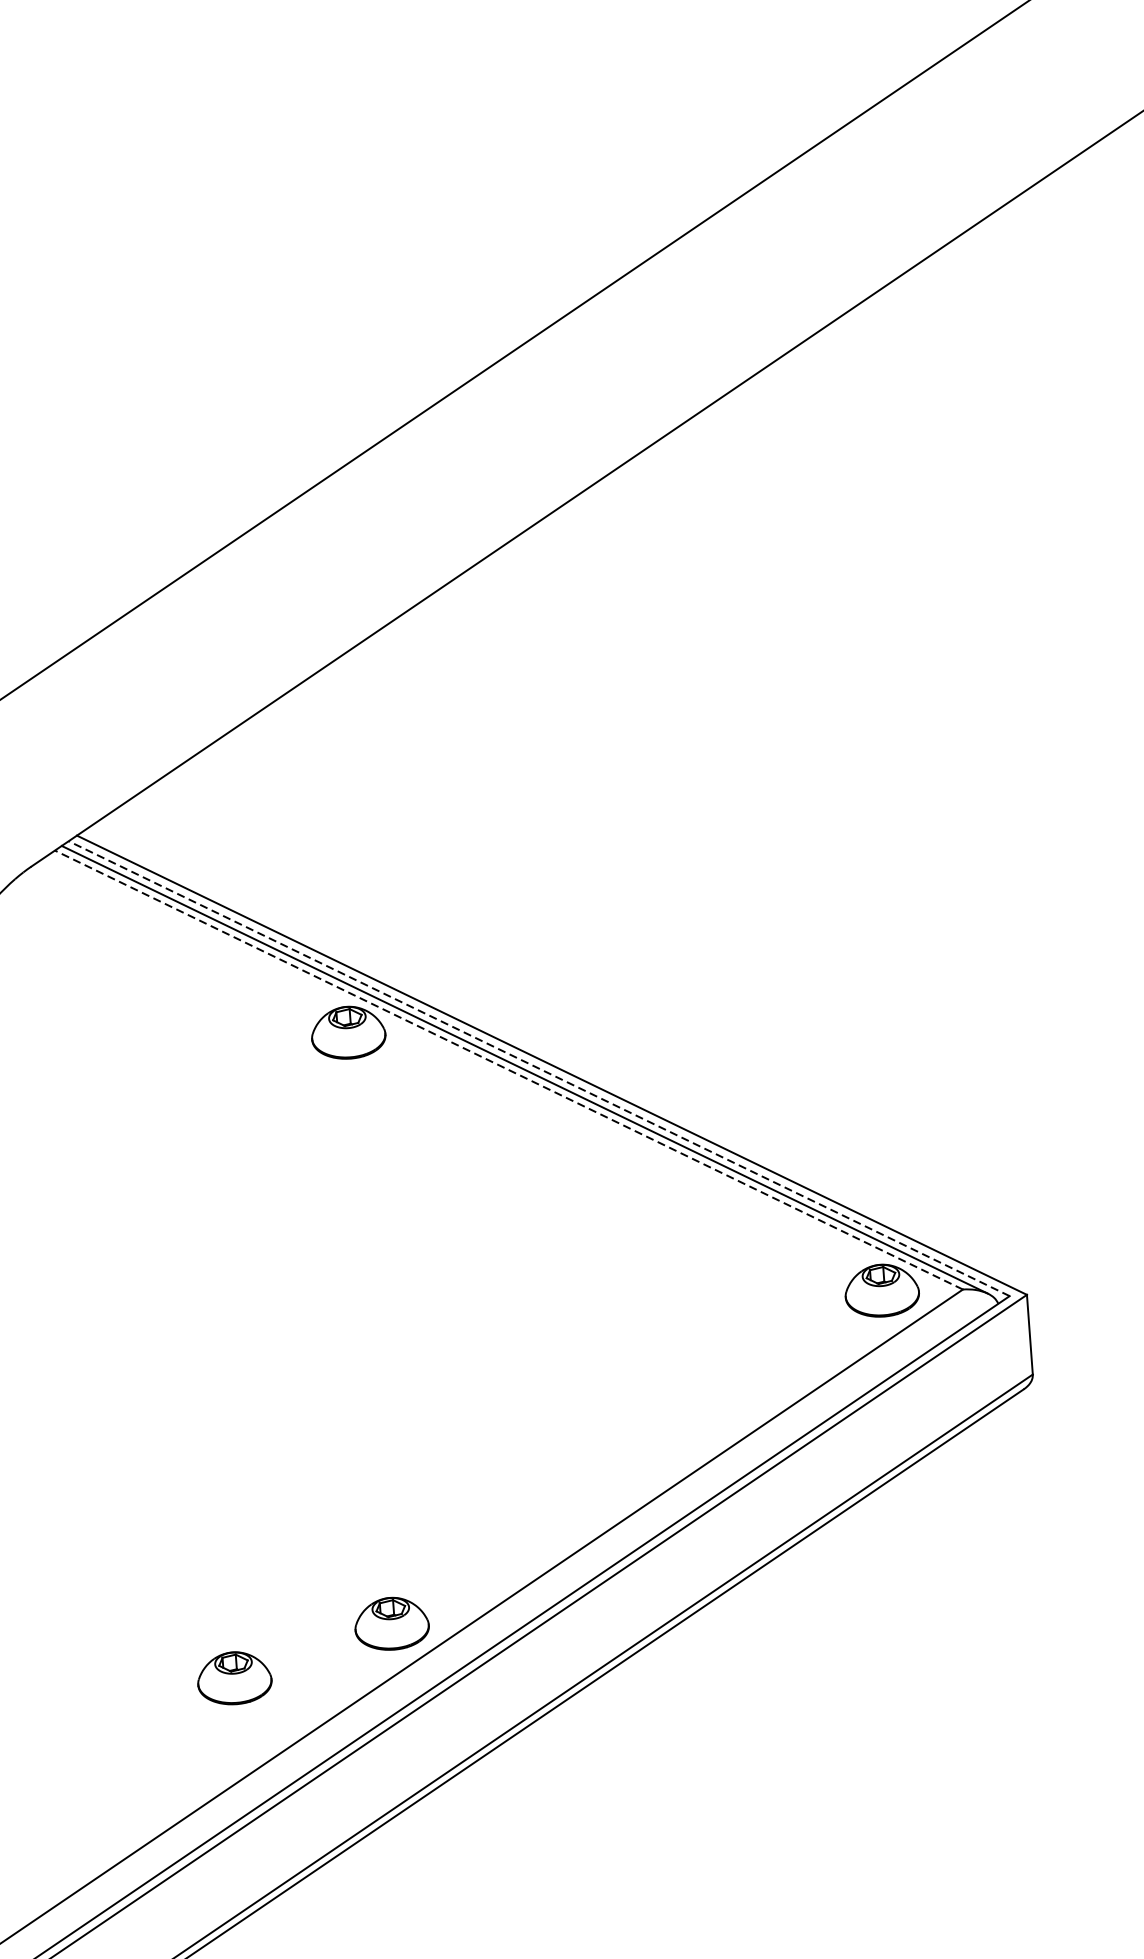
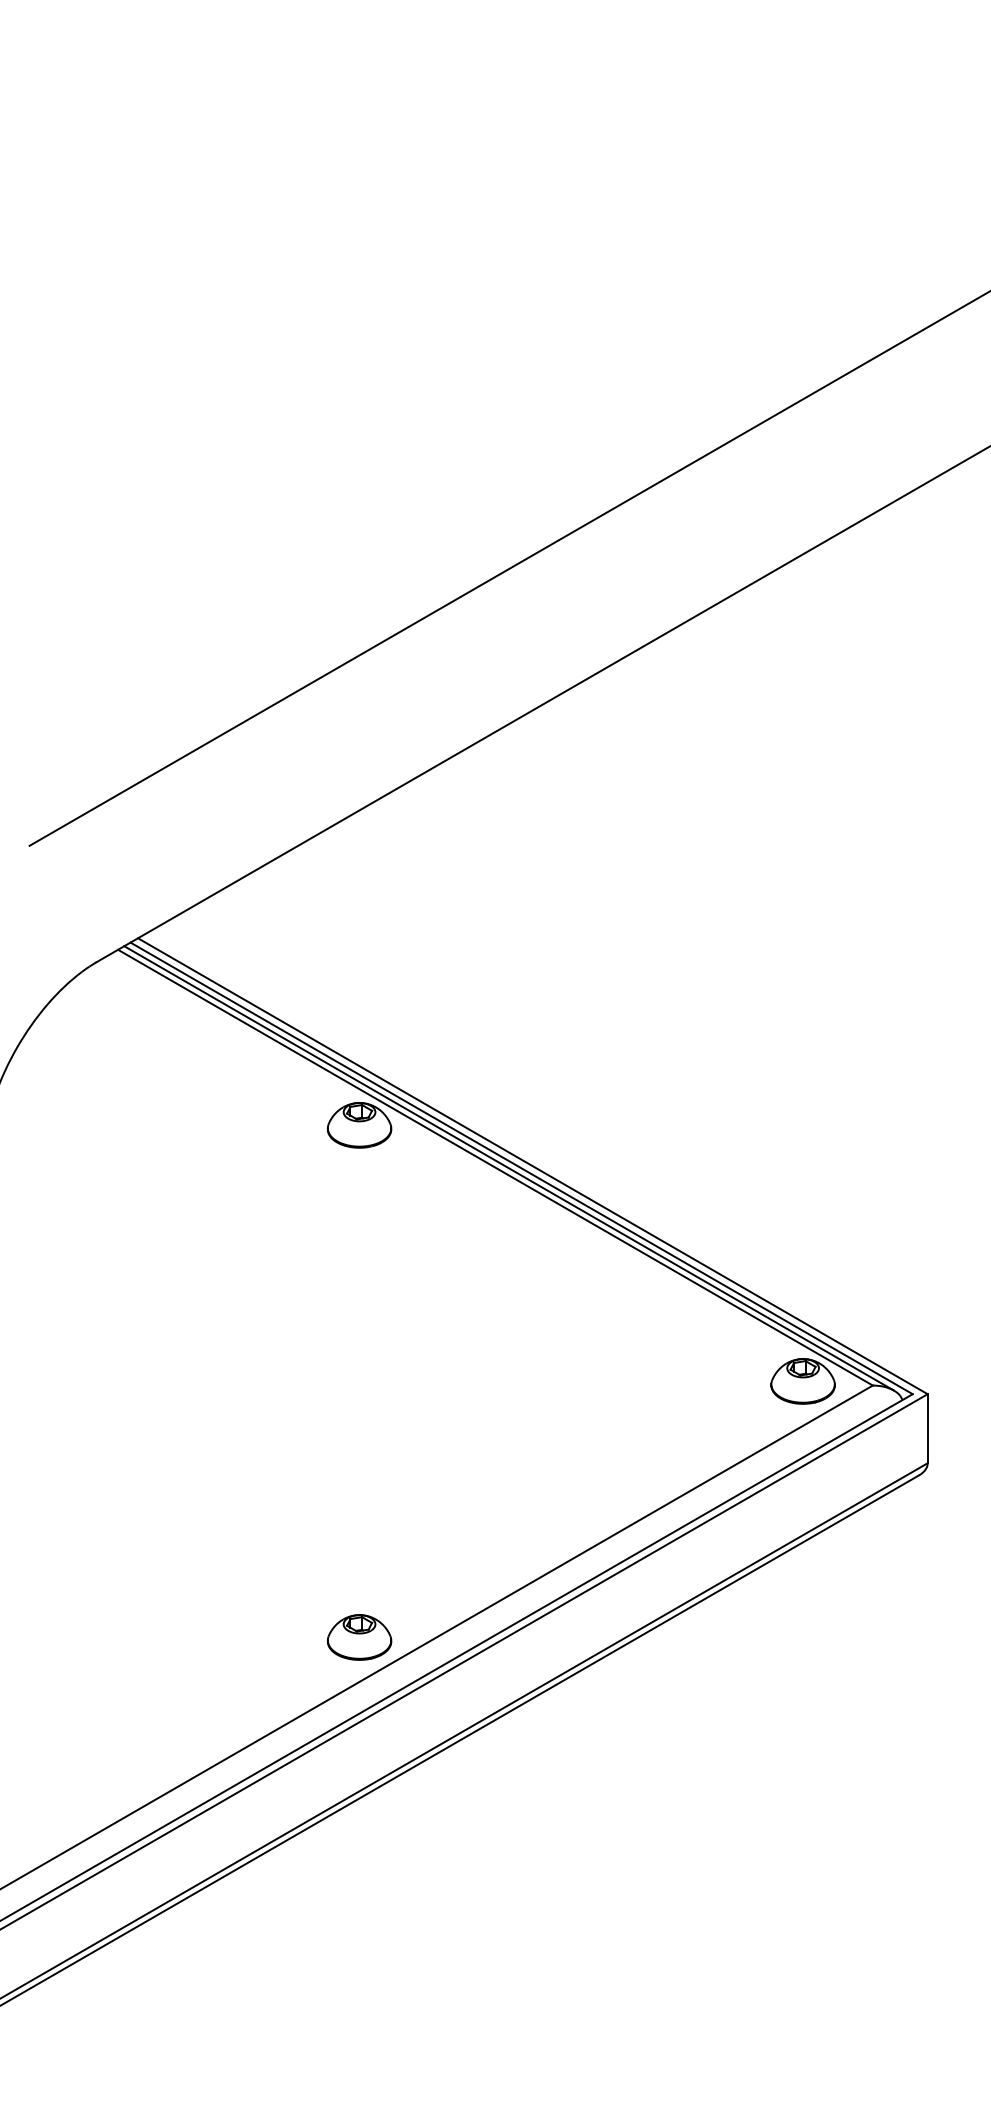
line: (539, 1068) -> (521, 1168), dashed -> solid
line: (508, 1069) -> (495, 1167), dashed -> solid
part: (234, 1678) -> (220, 1674), removed

